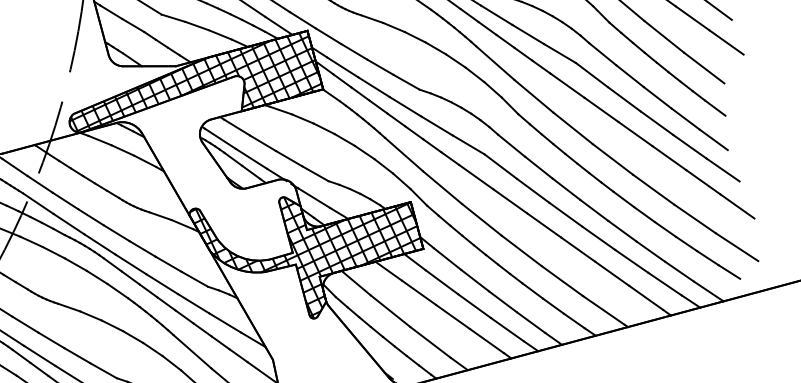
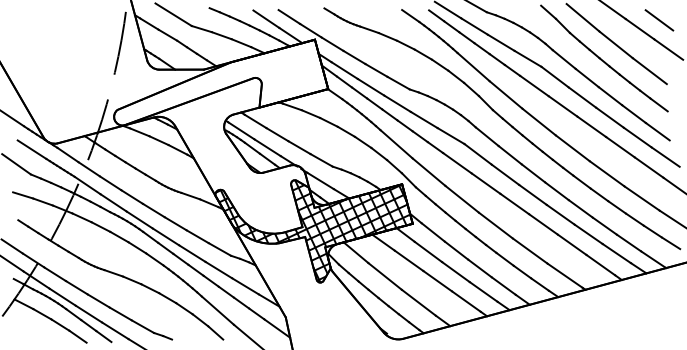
hatch: (195, 82) -> (220, 83), removed

